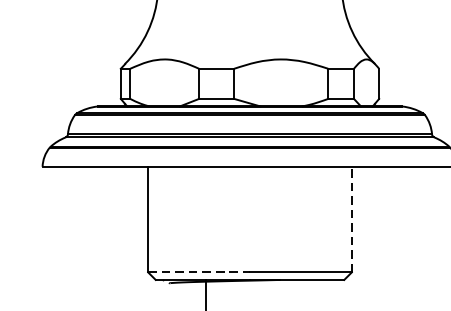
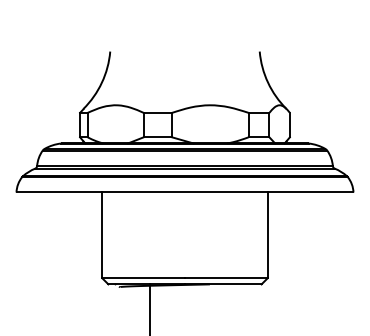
line: (351, 219) -> (267, 235), dashed -> solid
line: (200, 272) -> (144, 278), dashed -> solid

